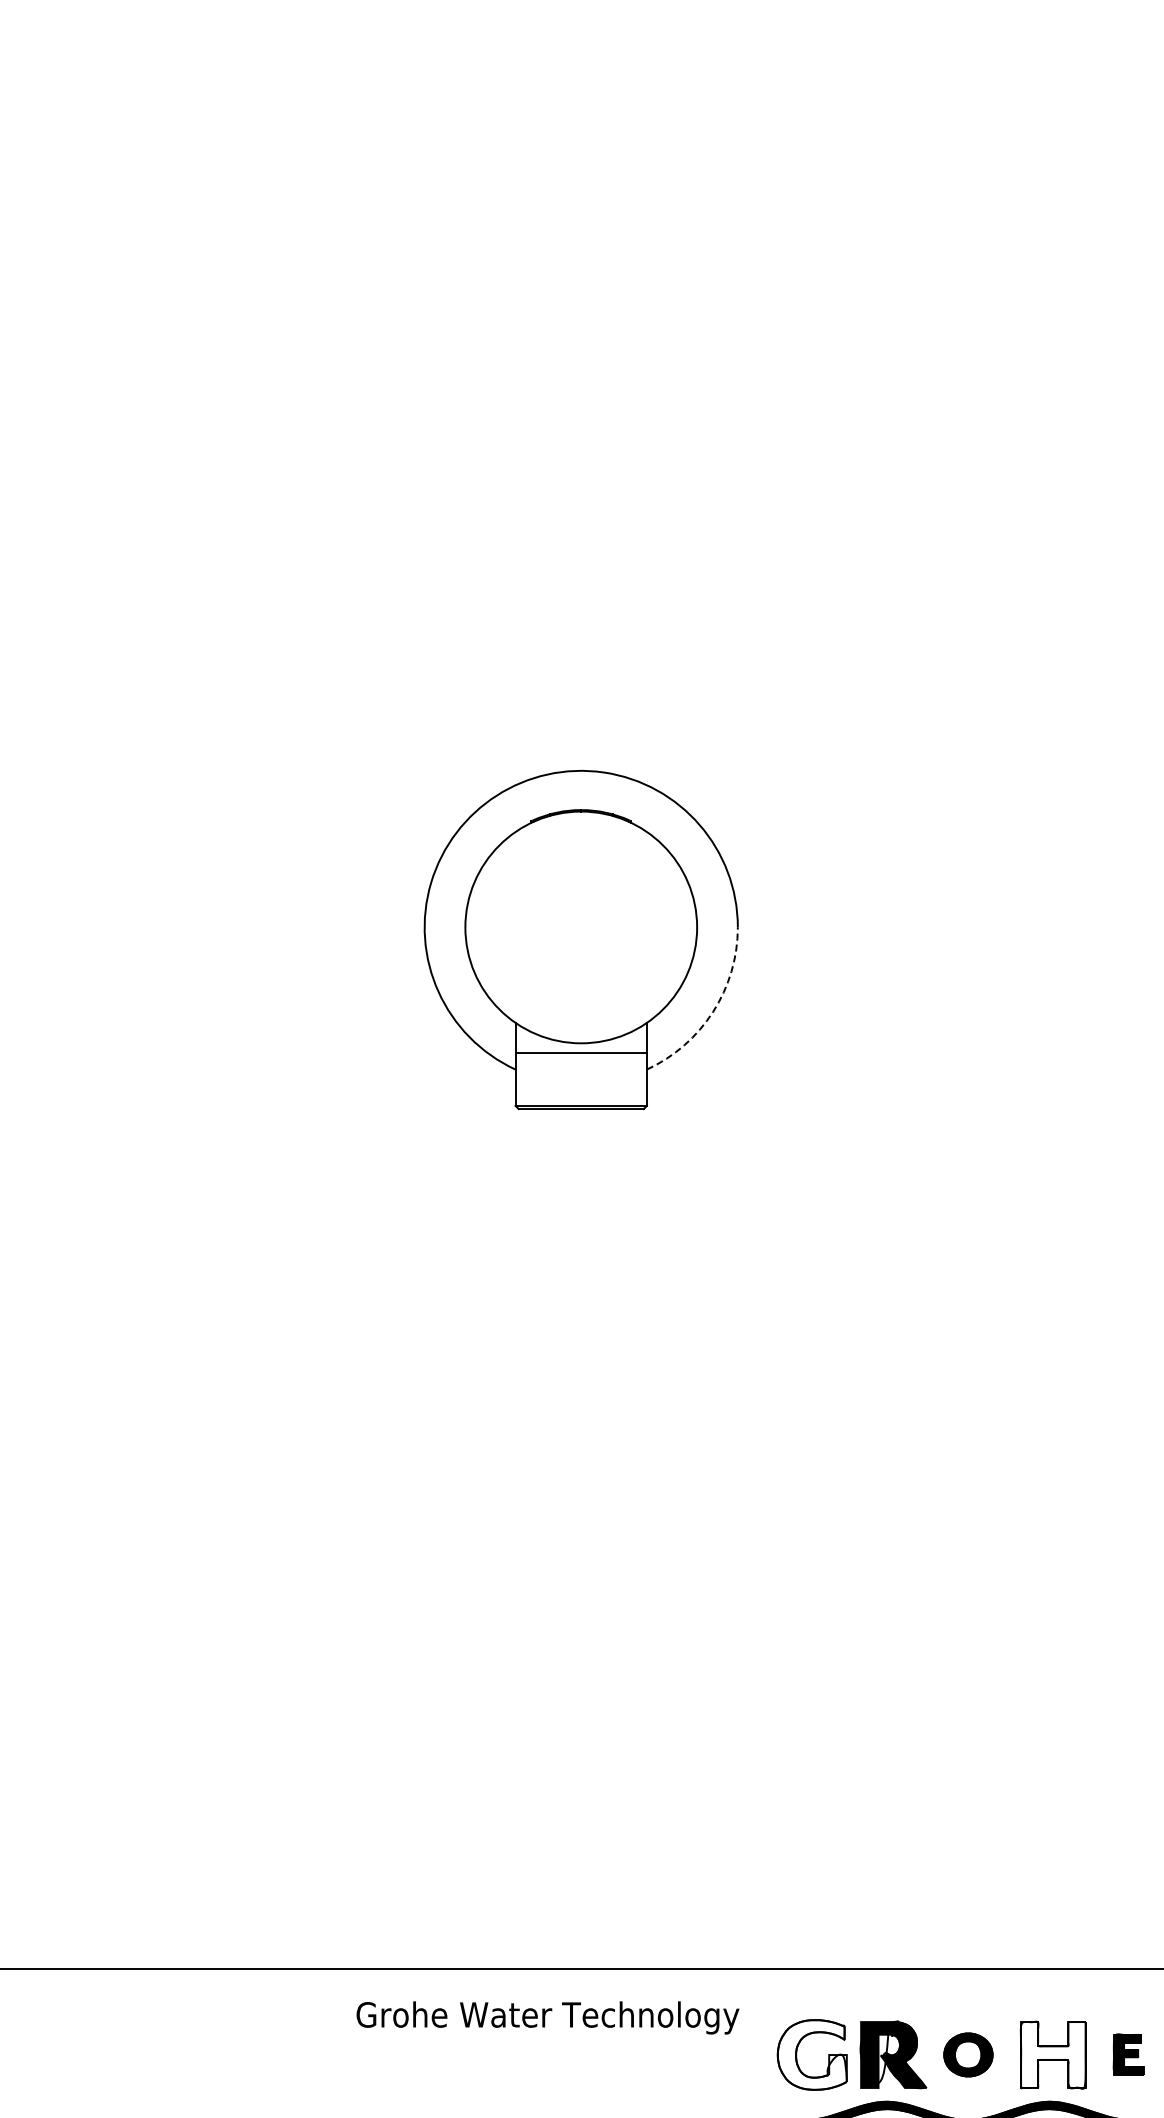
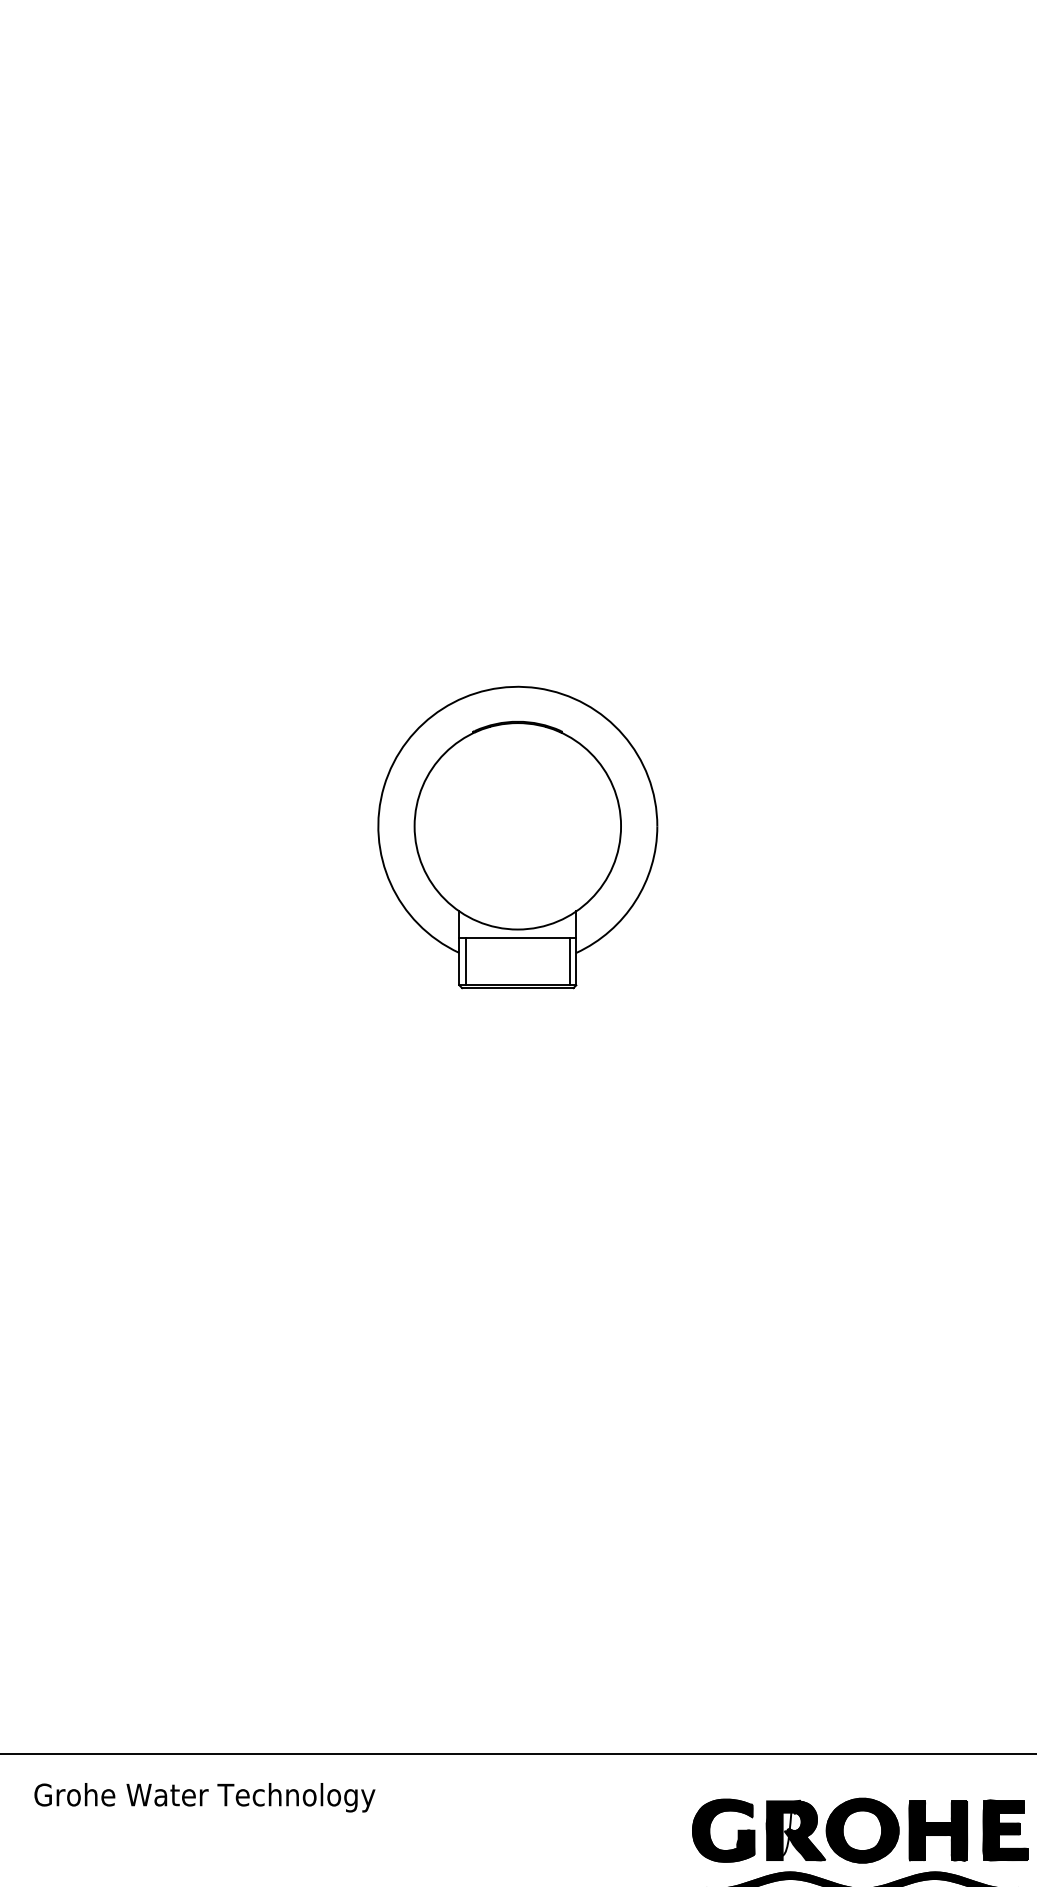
arc: (713, 1011) -> (635, 901), dashed -> solid
line: (522, 1078) -> (465, 960), added
line: (639, 1078) -> (569, 960), added
text: (547, 2017) -> (204, 1797), moved
fill: (811, 2054) -> (722, 1830), added
part: (968, 2054) -> (862, 1830), size x1.67
fill: (1053, 2054) -> (938, 1830), added
part: (1128, 2054) -> (1005, 1830), size x1.67

